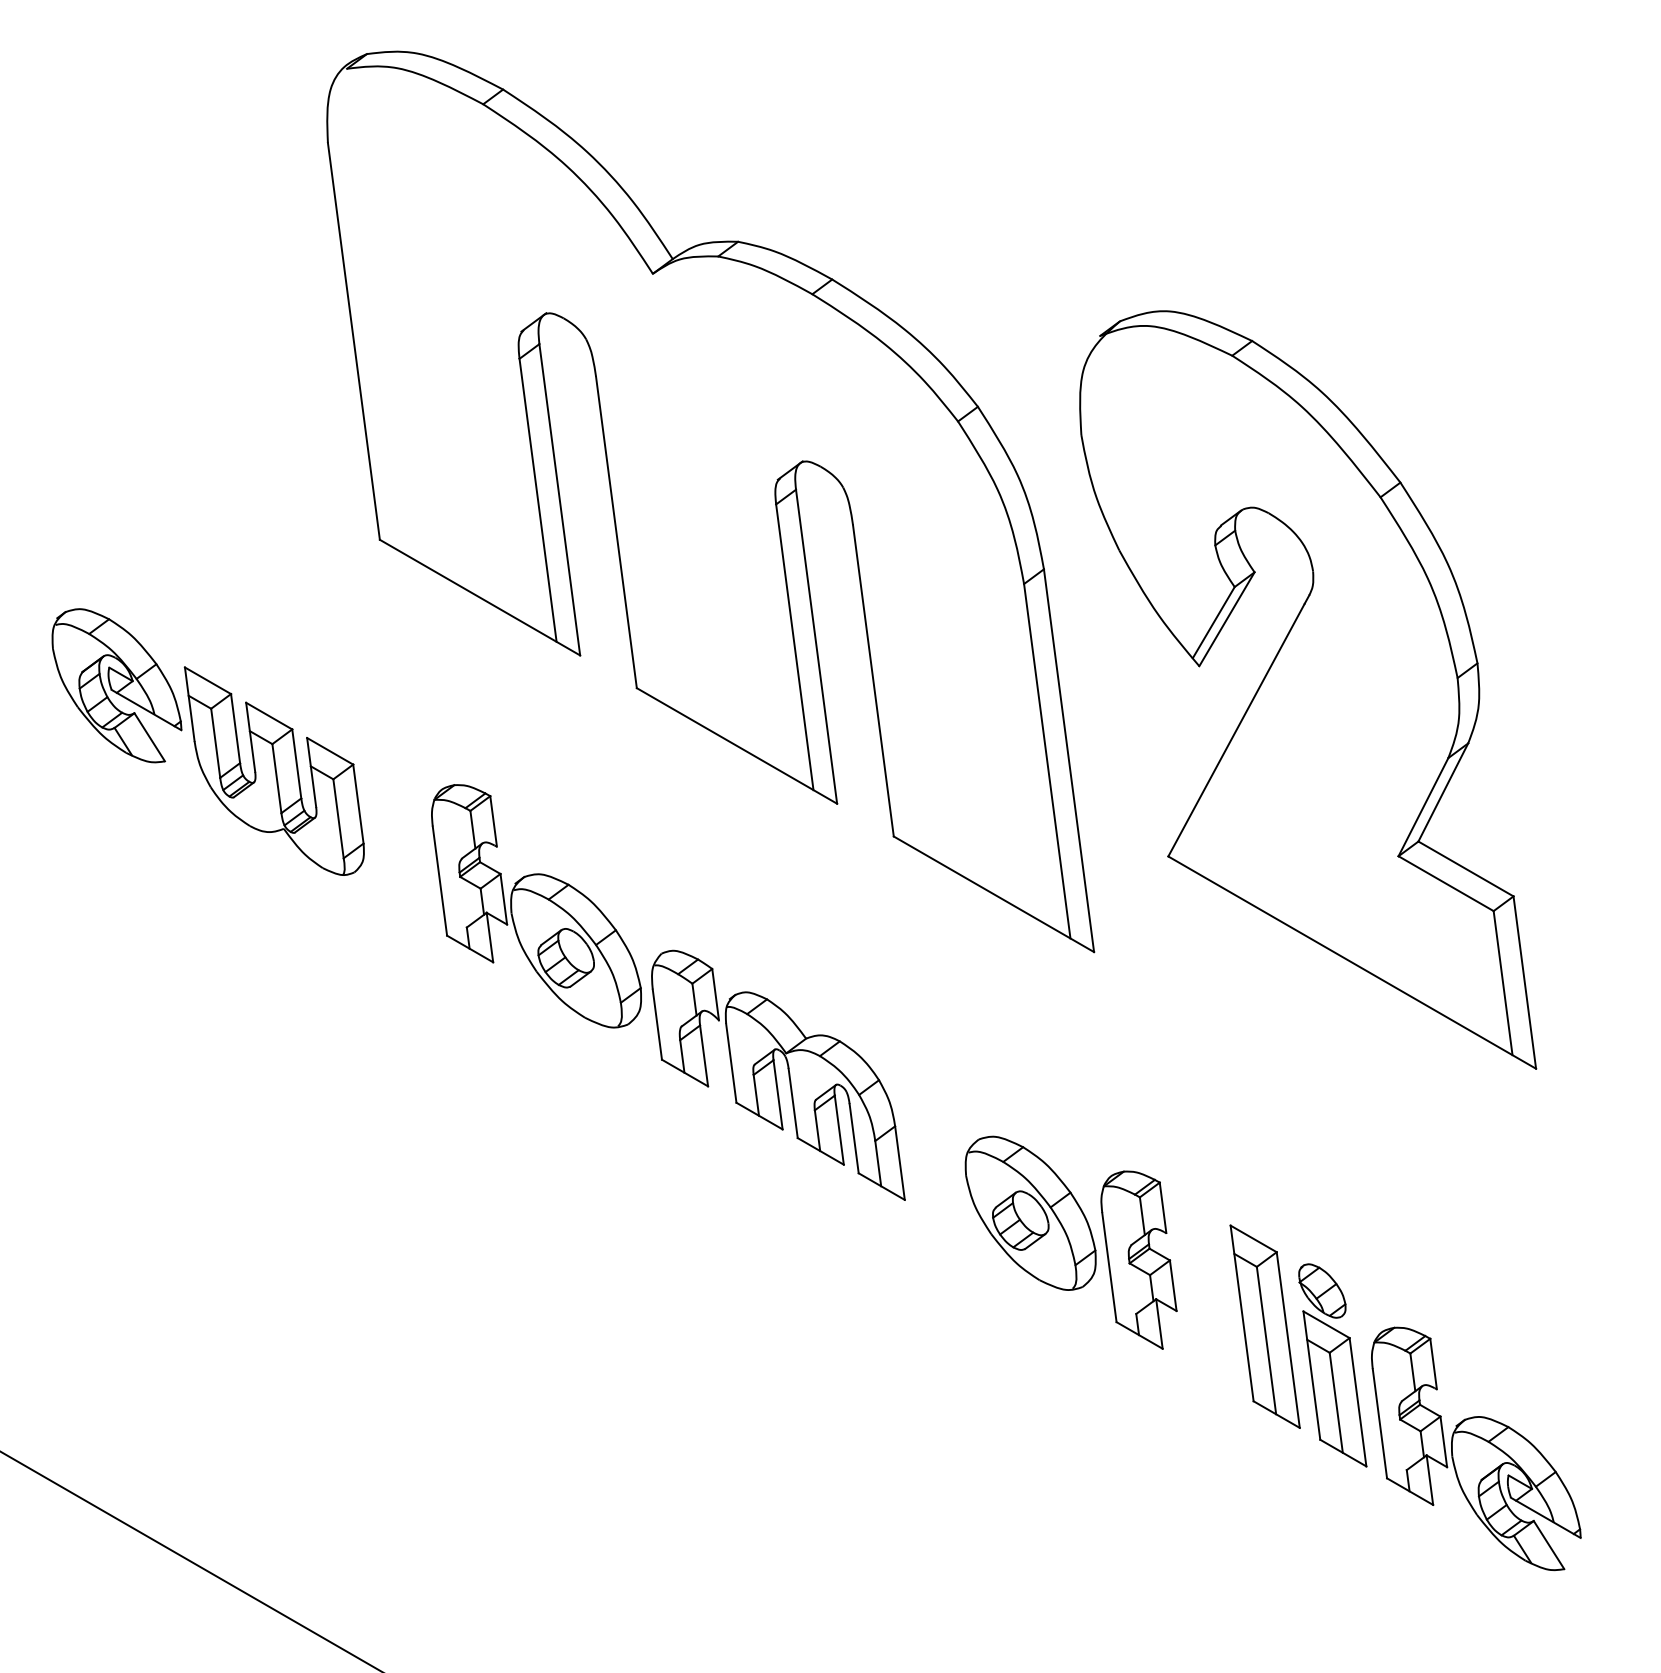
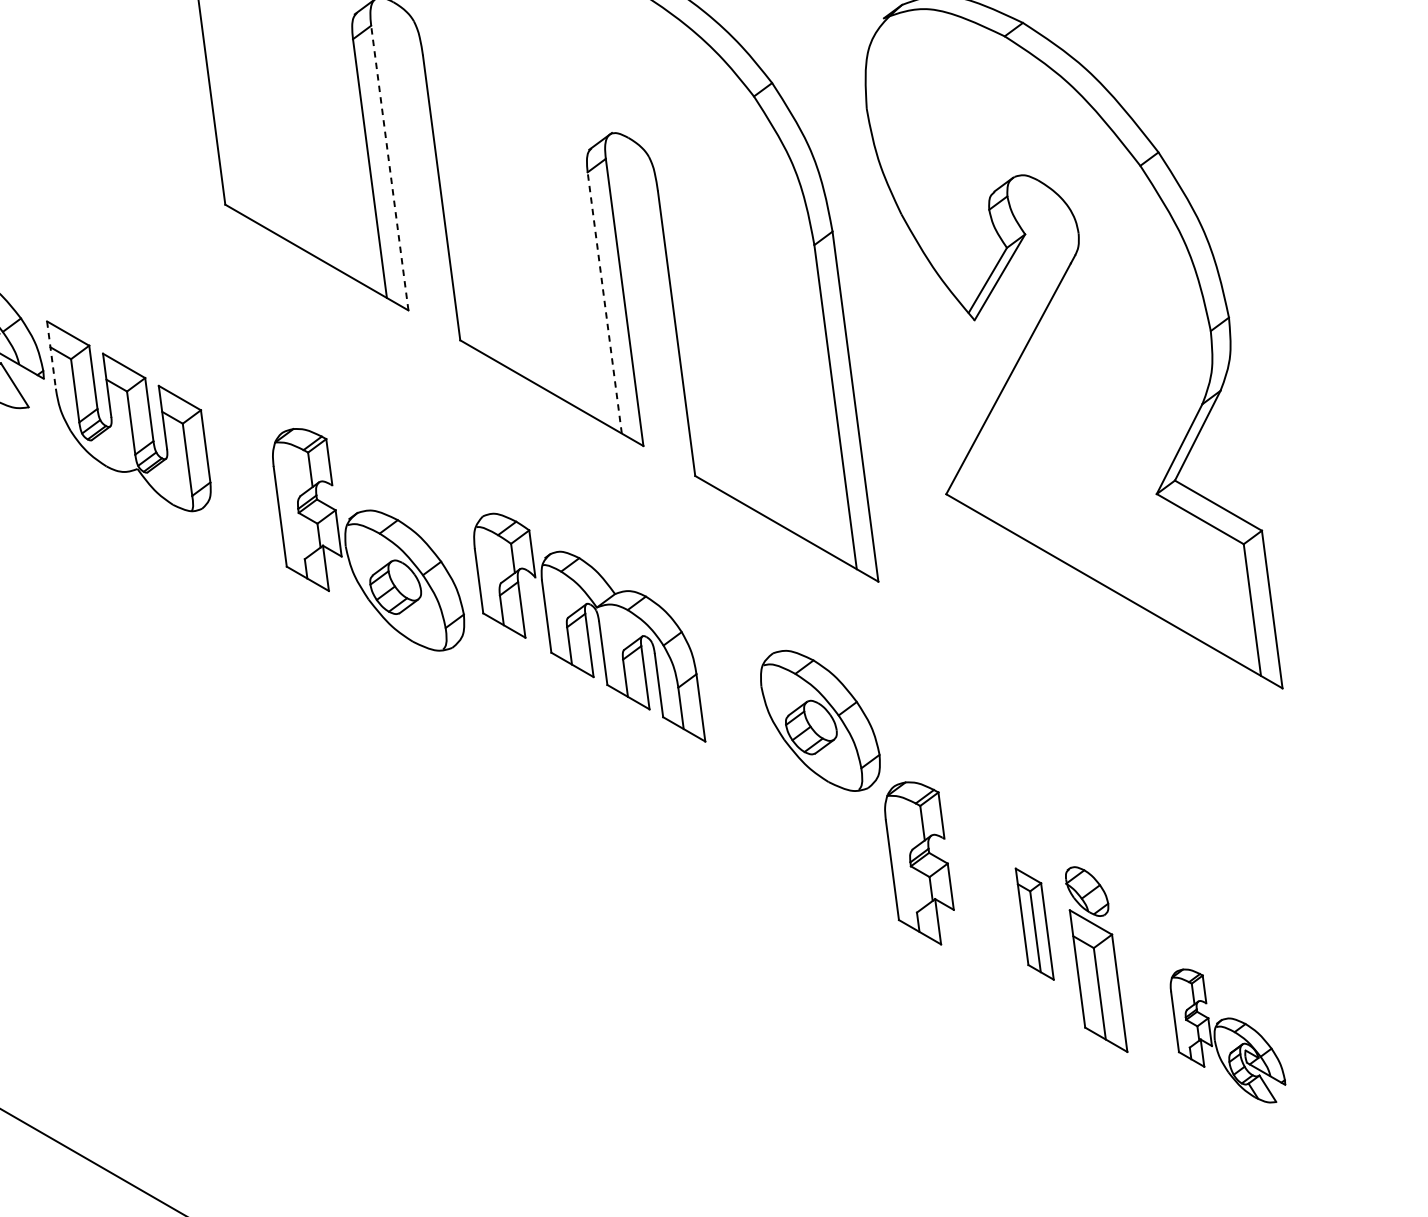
line: (559, 499) -> (389, 167), solid -> dashed
line: (794, 646) -> (604, 302), solid -> dashed
line: (189, 704) -> (51, 355), solid -> dashed
part: (778, 1074) -> (589, 626), moved
part: (1030, 1212) -> (820, 720), moved
part: (1264, 1326) -> (1034, 924), size x0.6
part: (1476, 1448) -> (1228, 1035), size x0.6

